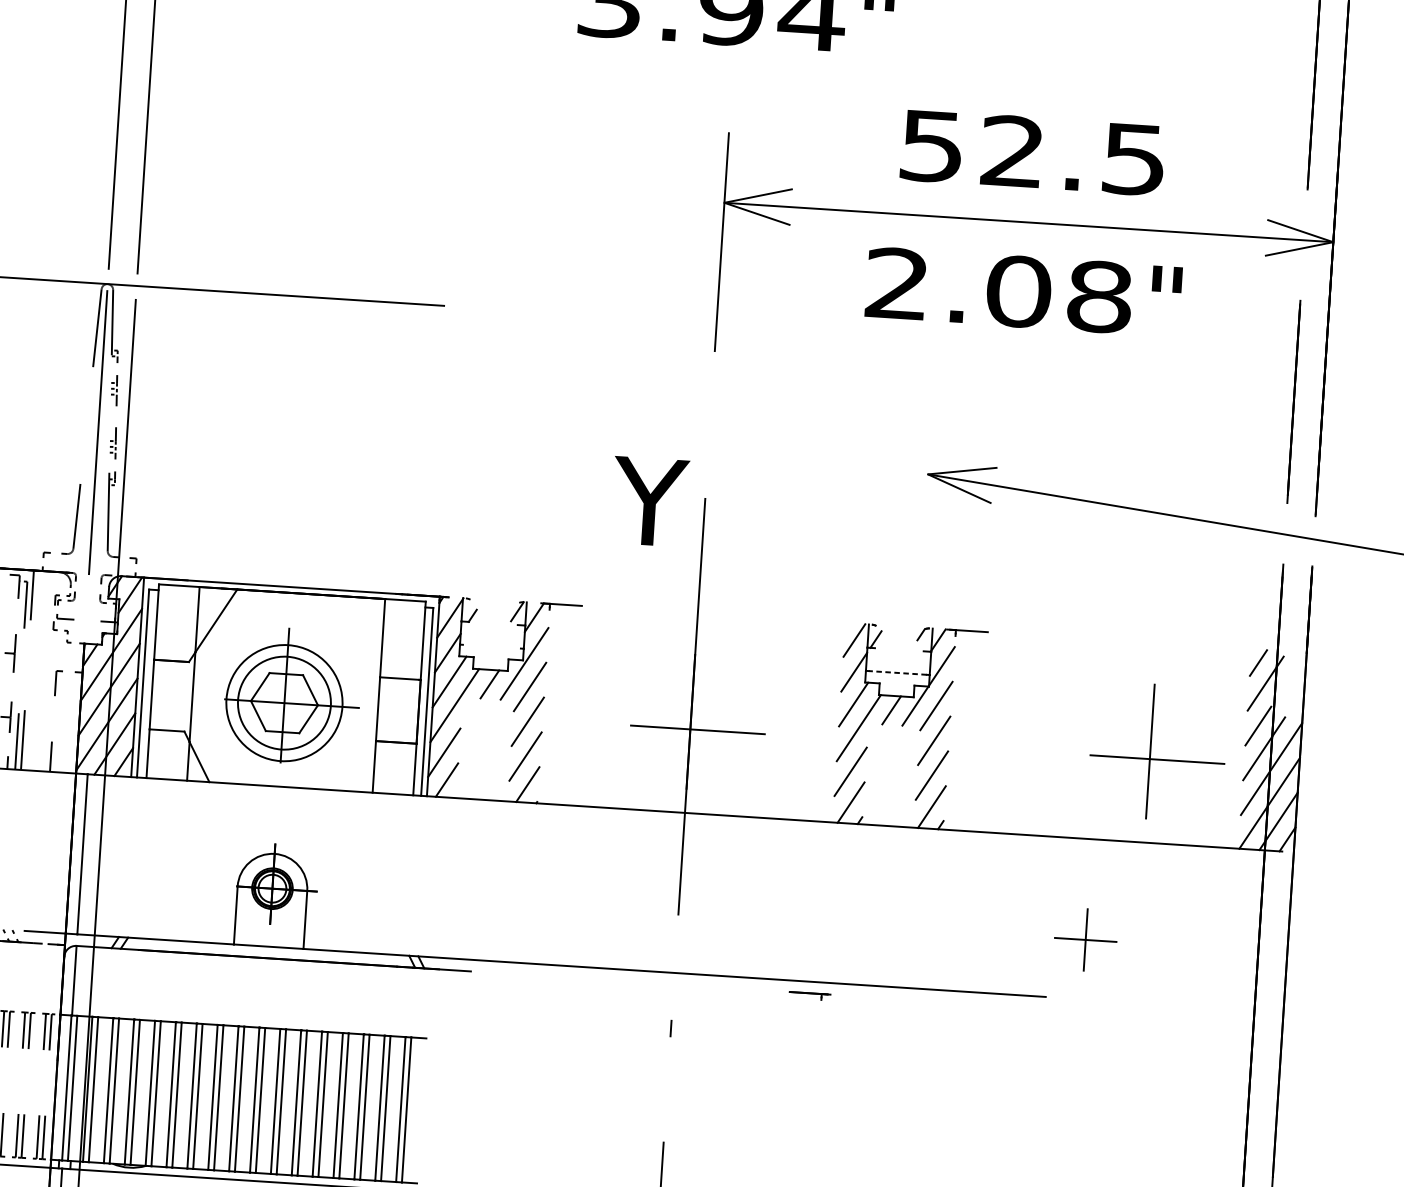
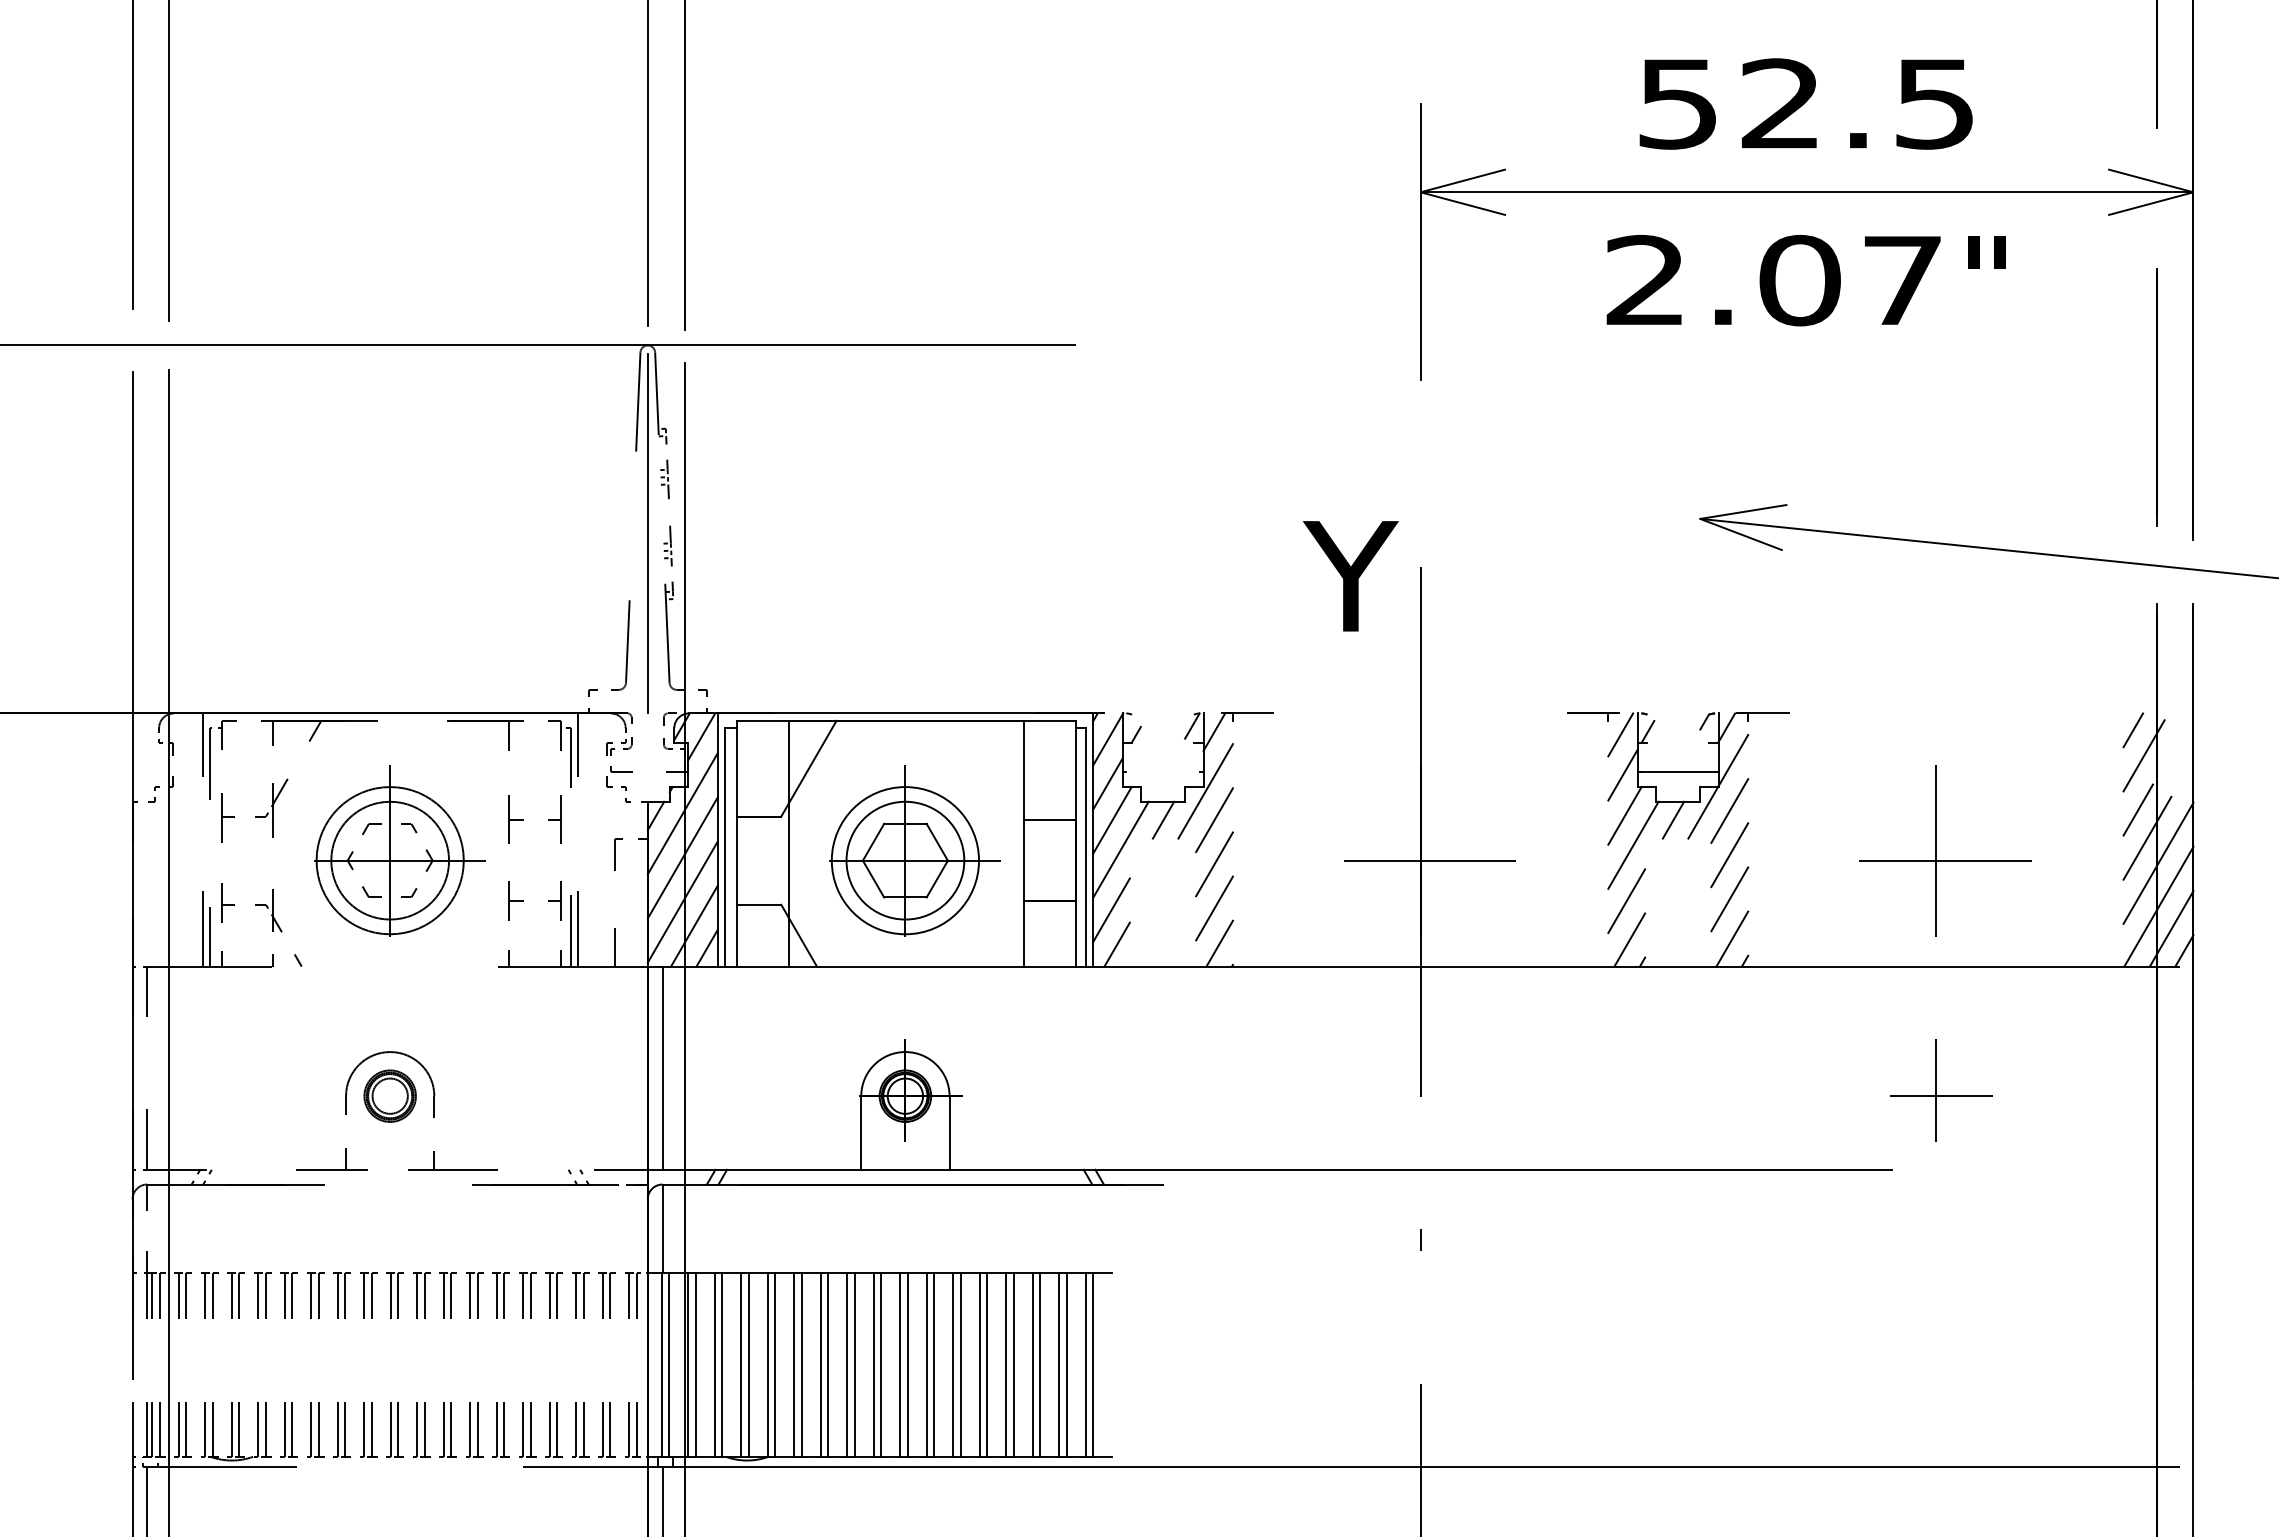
text: (1099, 296) -> (1902, 280), 2.08 -> 2.07
line: (898, 673) -> (1678, 772), dashed -> solid
part: (1150, 751) -> (1936, 850), moved
part: (1089, 937) -> (1941, 1090), size x1.43
part: (809, 995) -> (1593, 716), moved

